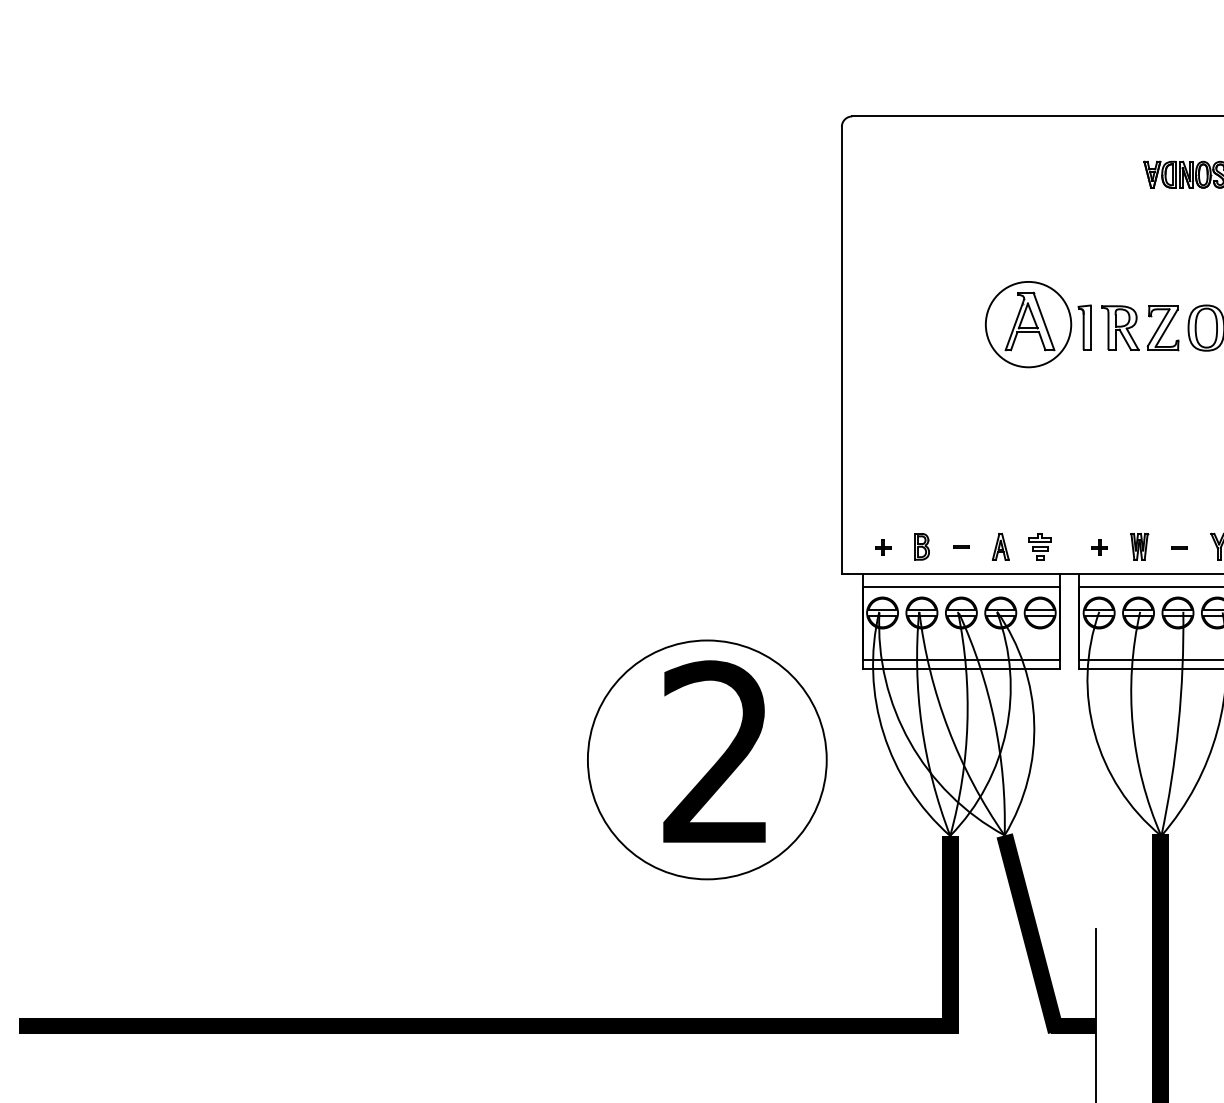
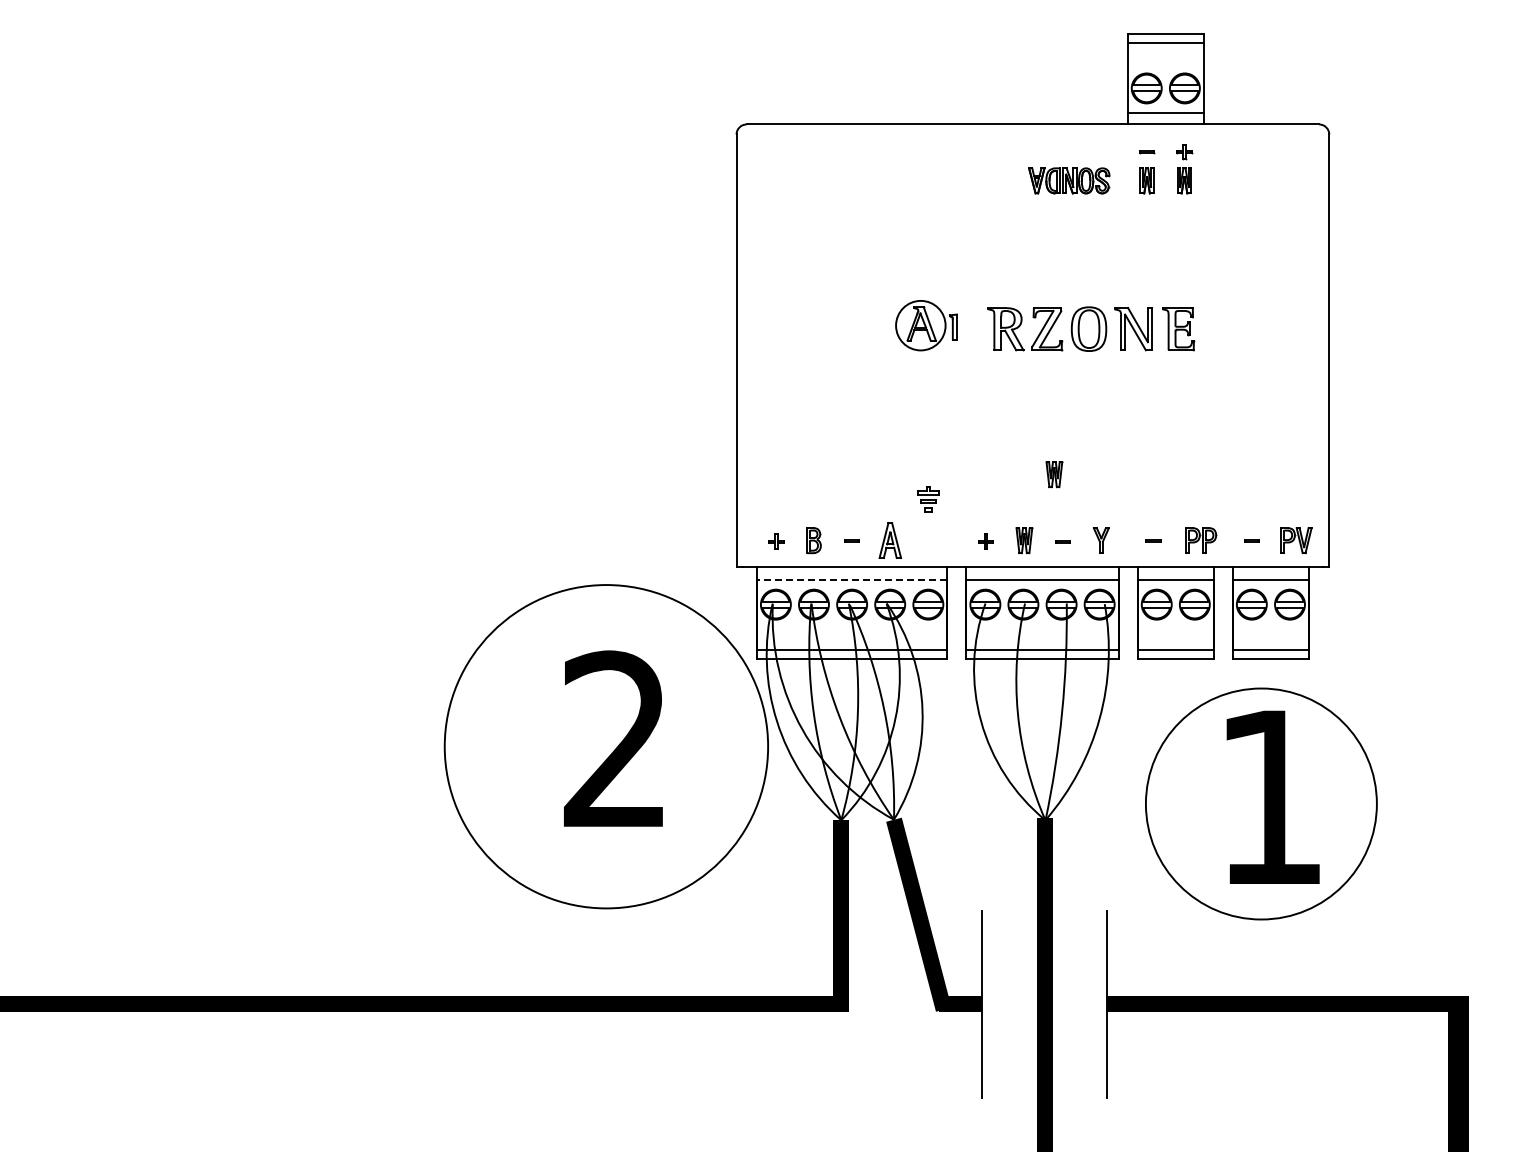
part: (1038, 324) -> (926, 325), size x0.6
part: (1170, 478) -> (1054, 474), added
part: (1000, 546) -> (889, 540), size x1.4
part: (1040, 546) -> (928, 499), moved
line: (960, 586) -> (851, 579), solid -> dashed
circle: (706, 759) -> (605, 746), size x1.4

